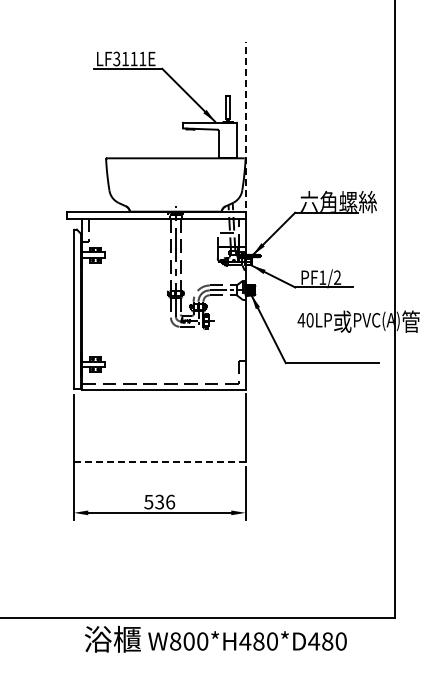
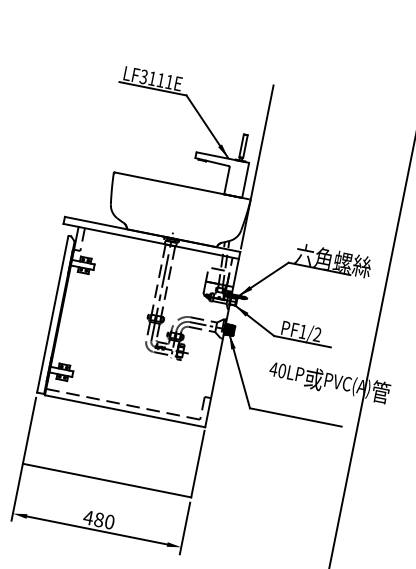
line: (245, 124) -> (257, 166), dashed -> solid
line: (159, 462) -> (106, 481), dashed -> solid
text: (159, 501) -> (99, 519), 536 -> 480

